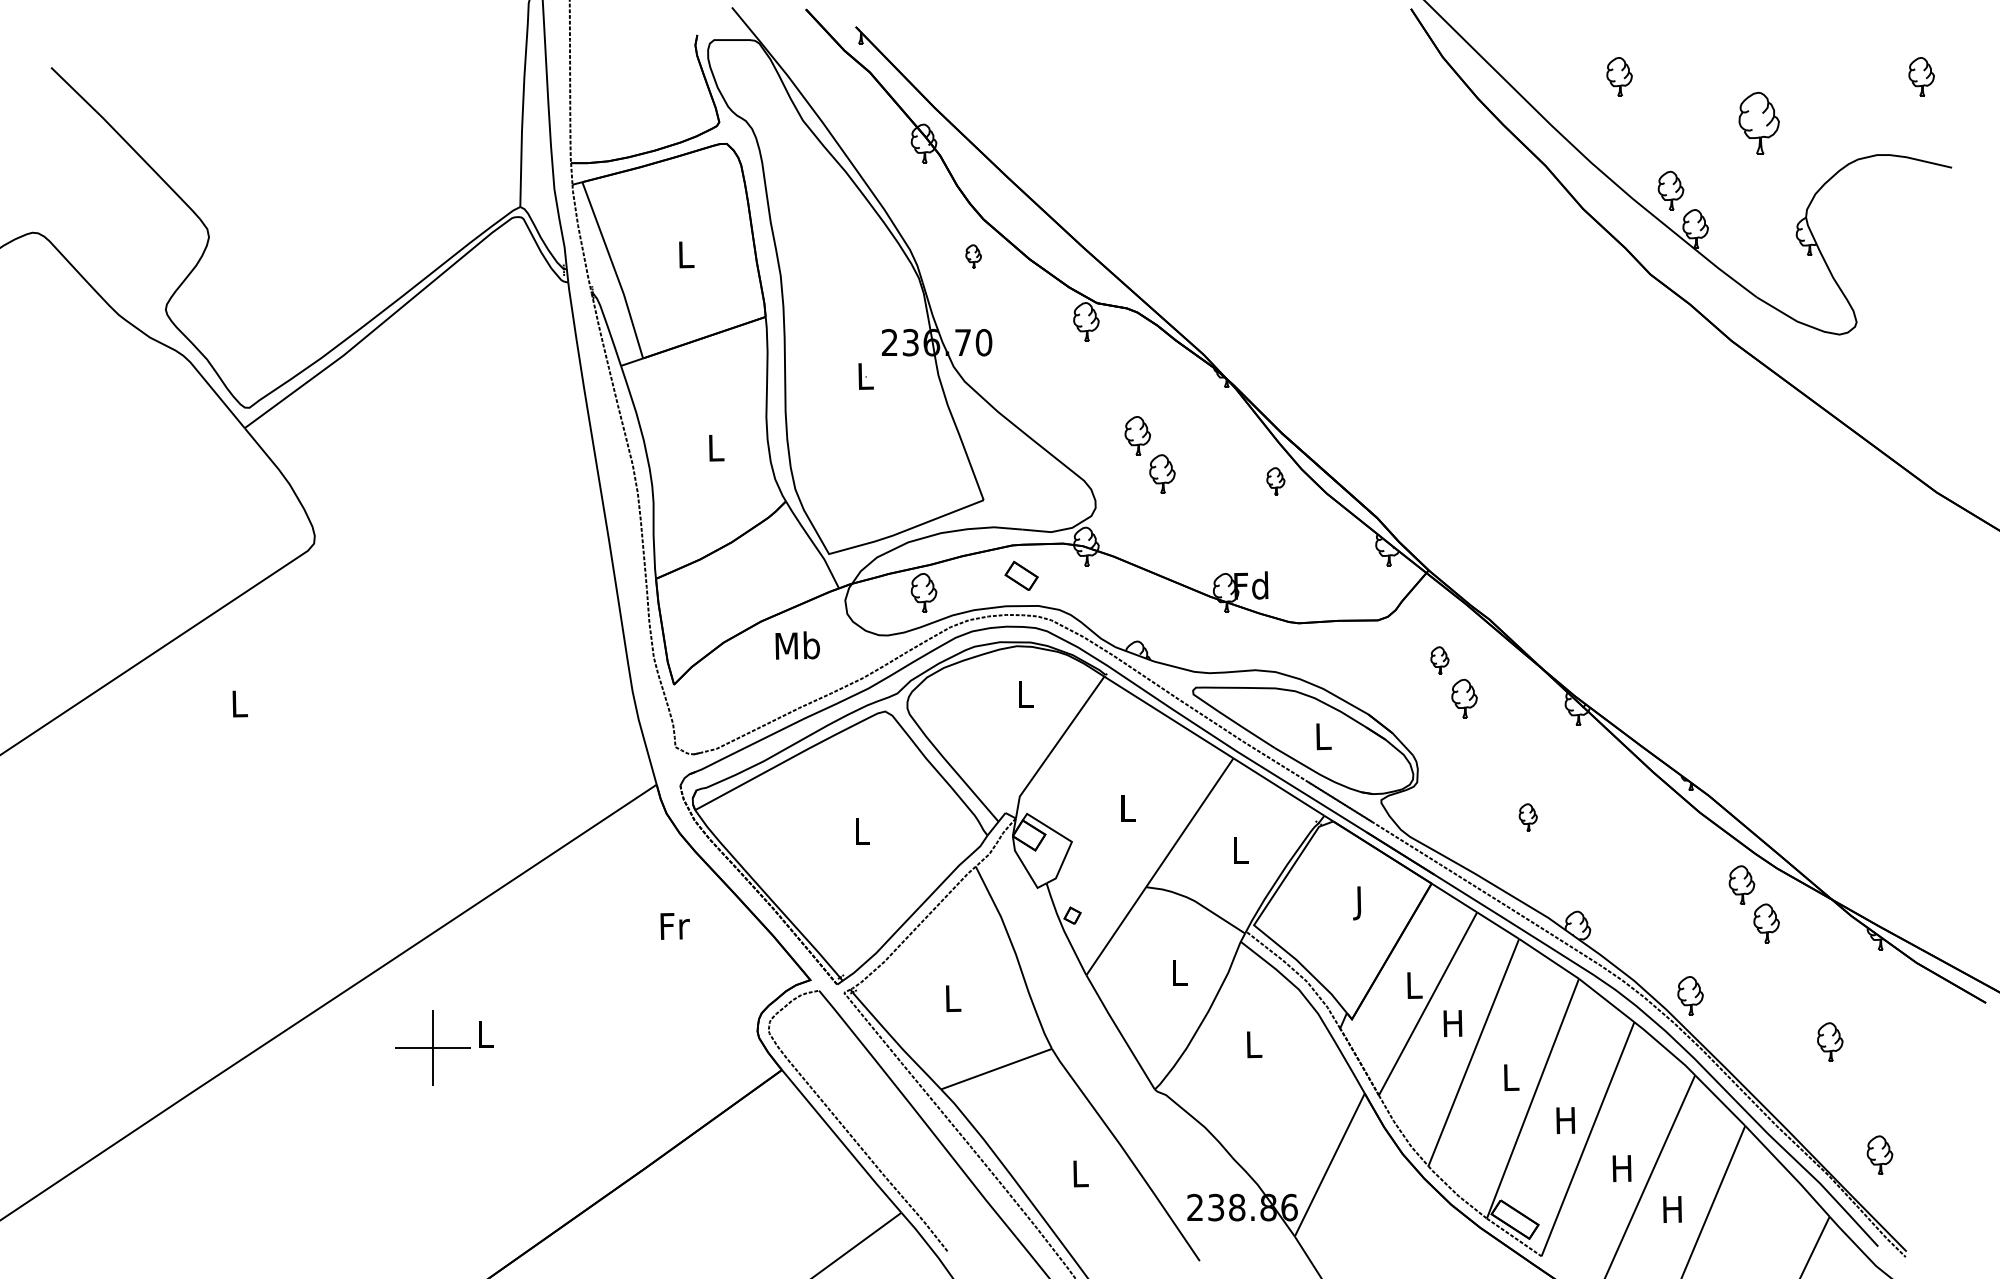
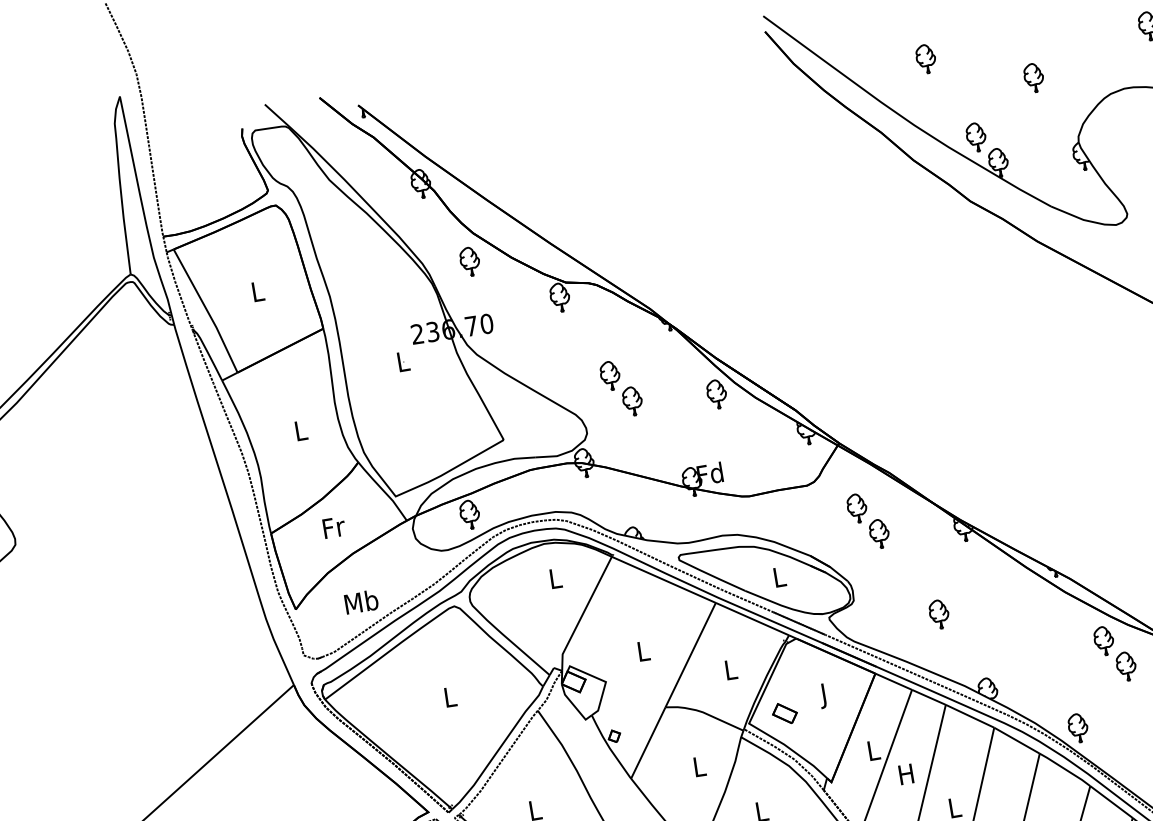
part: (1759, 122) -> (1034, 77), size x0.62
part: (973, 256) -> (469, 261), size x1.67
part: (1275, 481) -> (716, 394), size x1.43
part: (1021, 575) -> (784, 713), moved
text: (797, 645) -> (361, 601), moved
part: (1439, 660) -> (856, 508), size x1.43
part: (1528, 817) -> (939, 614), size x1.43
text: (674, 926) -> (333, 527), moved

